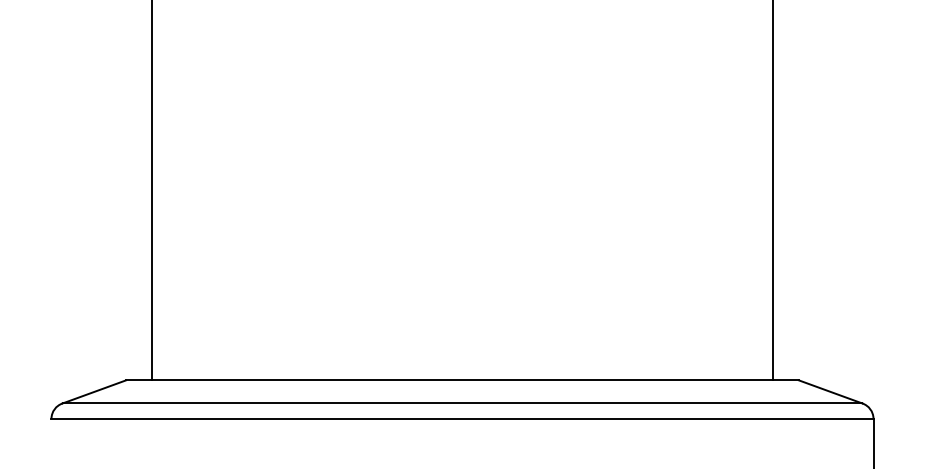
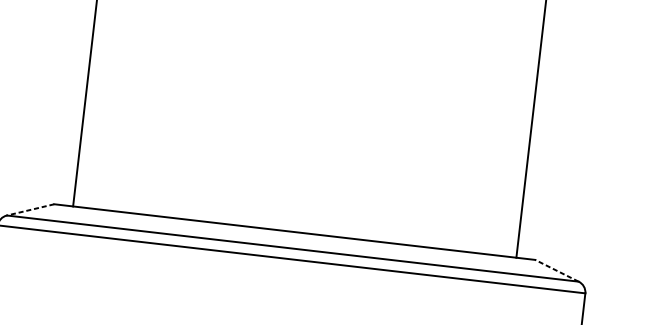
line: (94, 391) -> (30, 209), solid -> dashed
line: (830, 391) -> (556, 270), solid -> dashed

